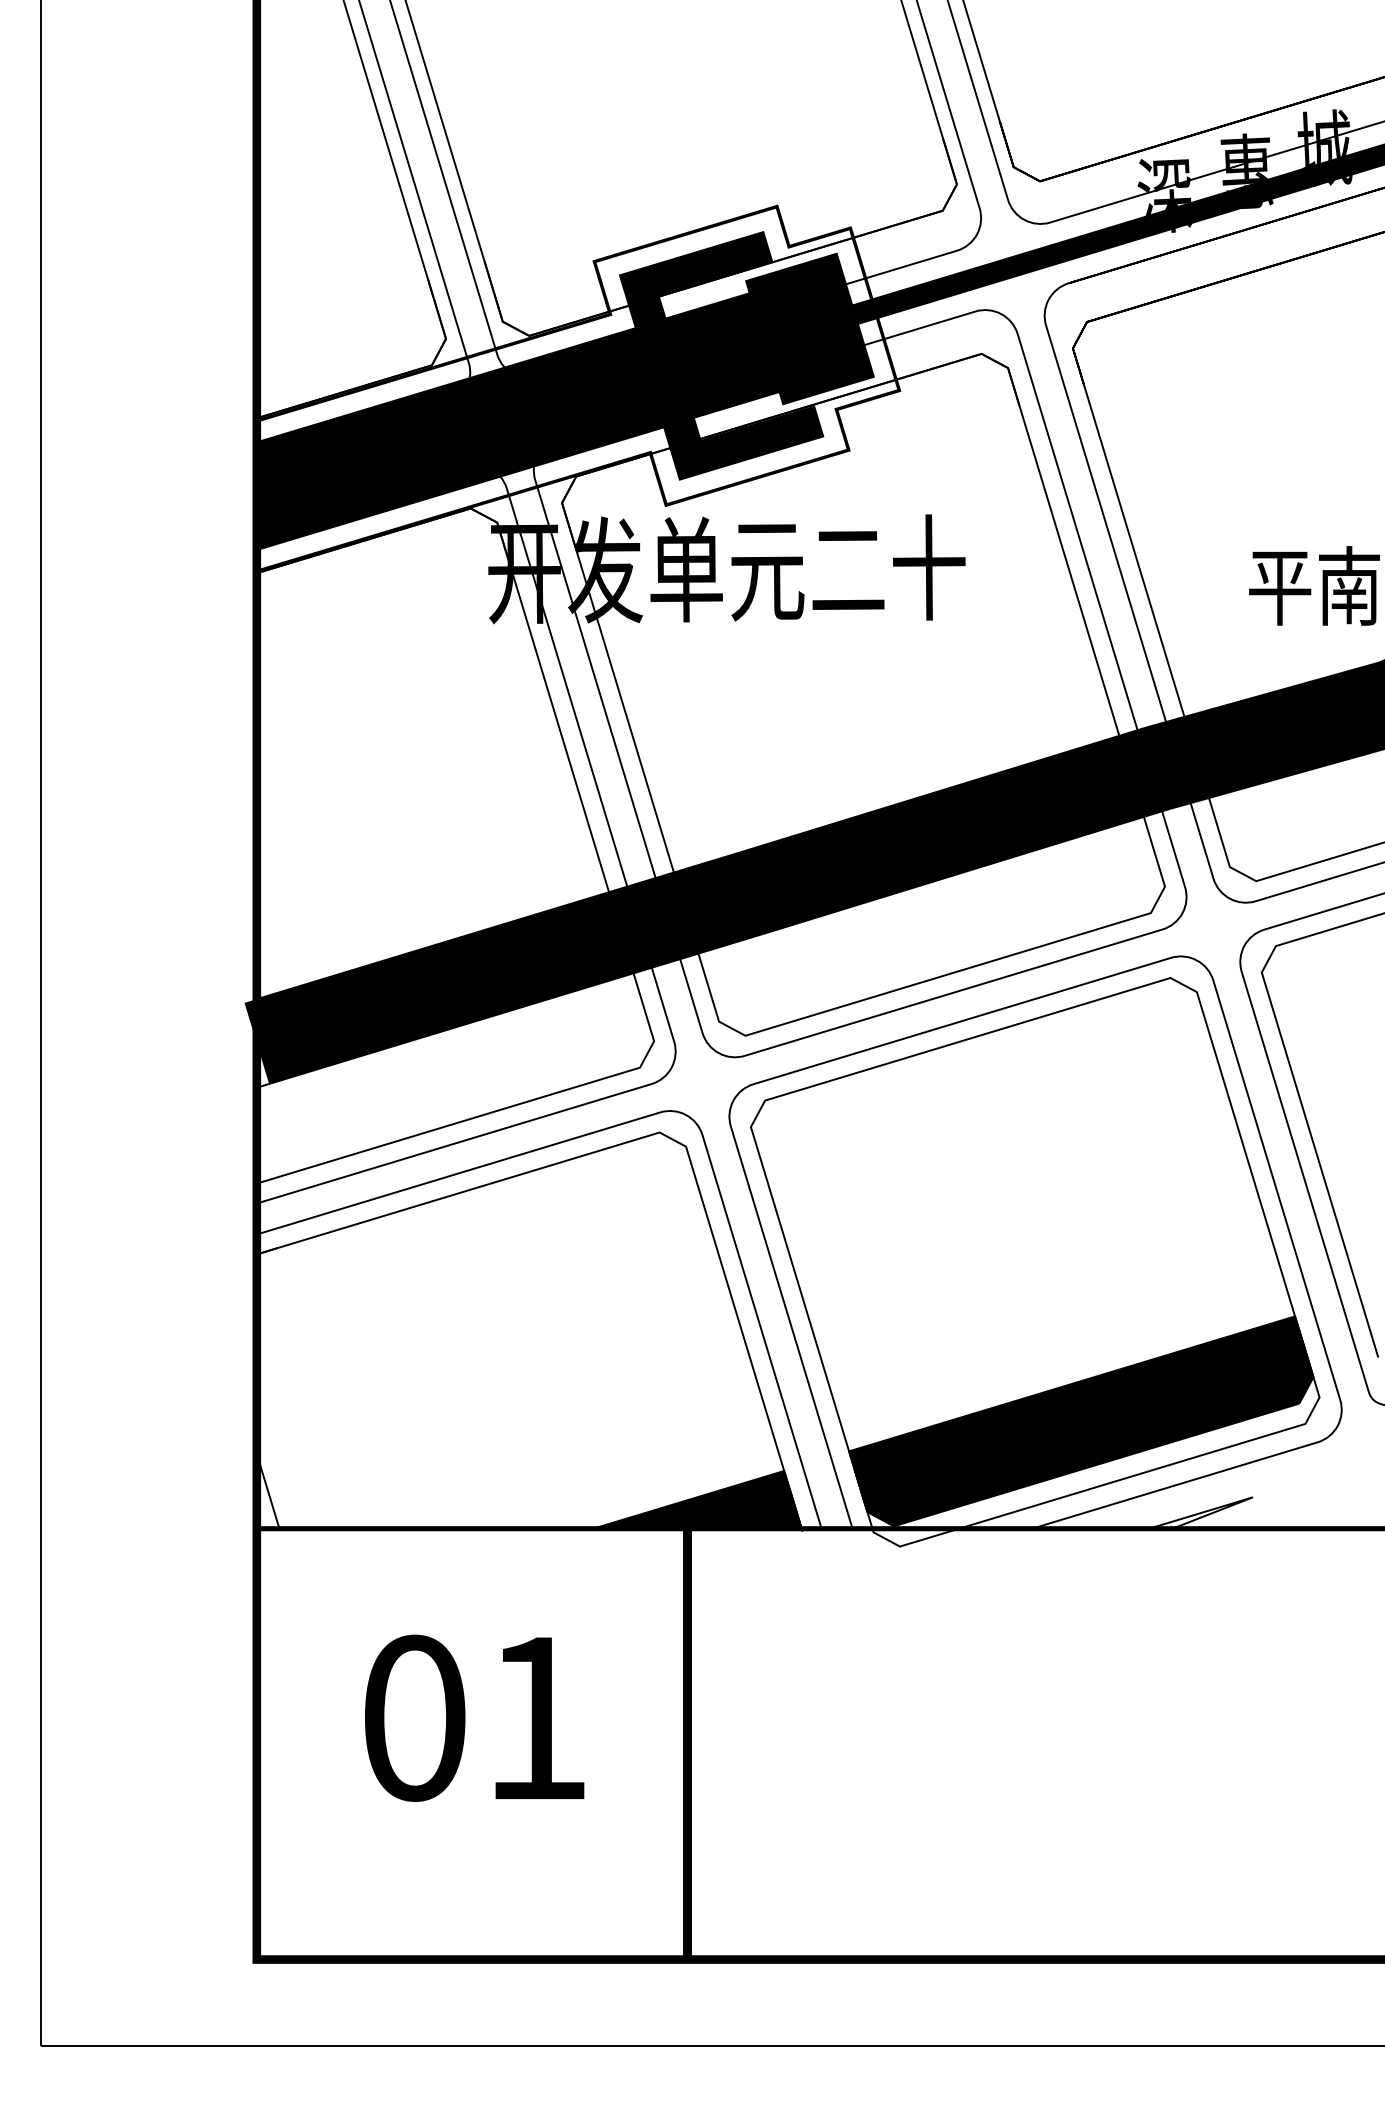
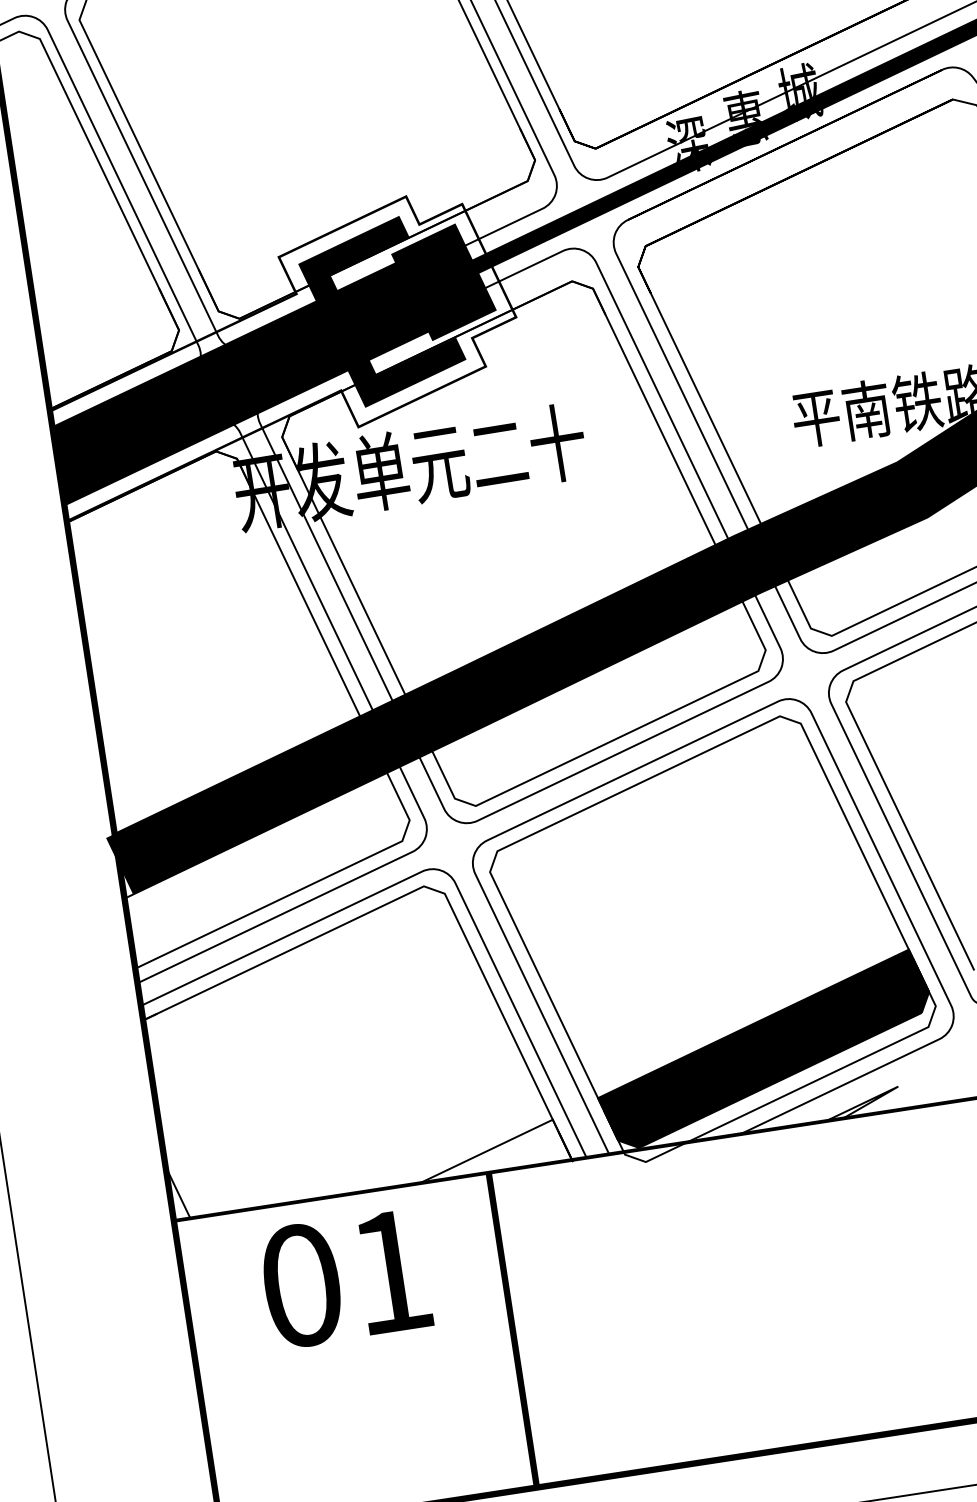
fill: (697, 1499) -> (492, 1150), removed
text: (474, 1717) -> (345, 1278), moved

